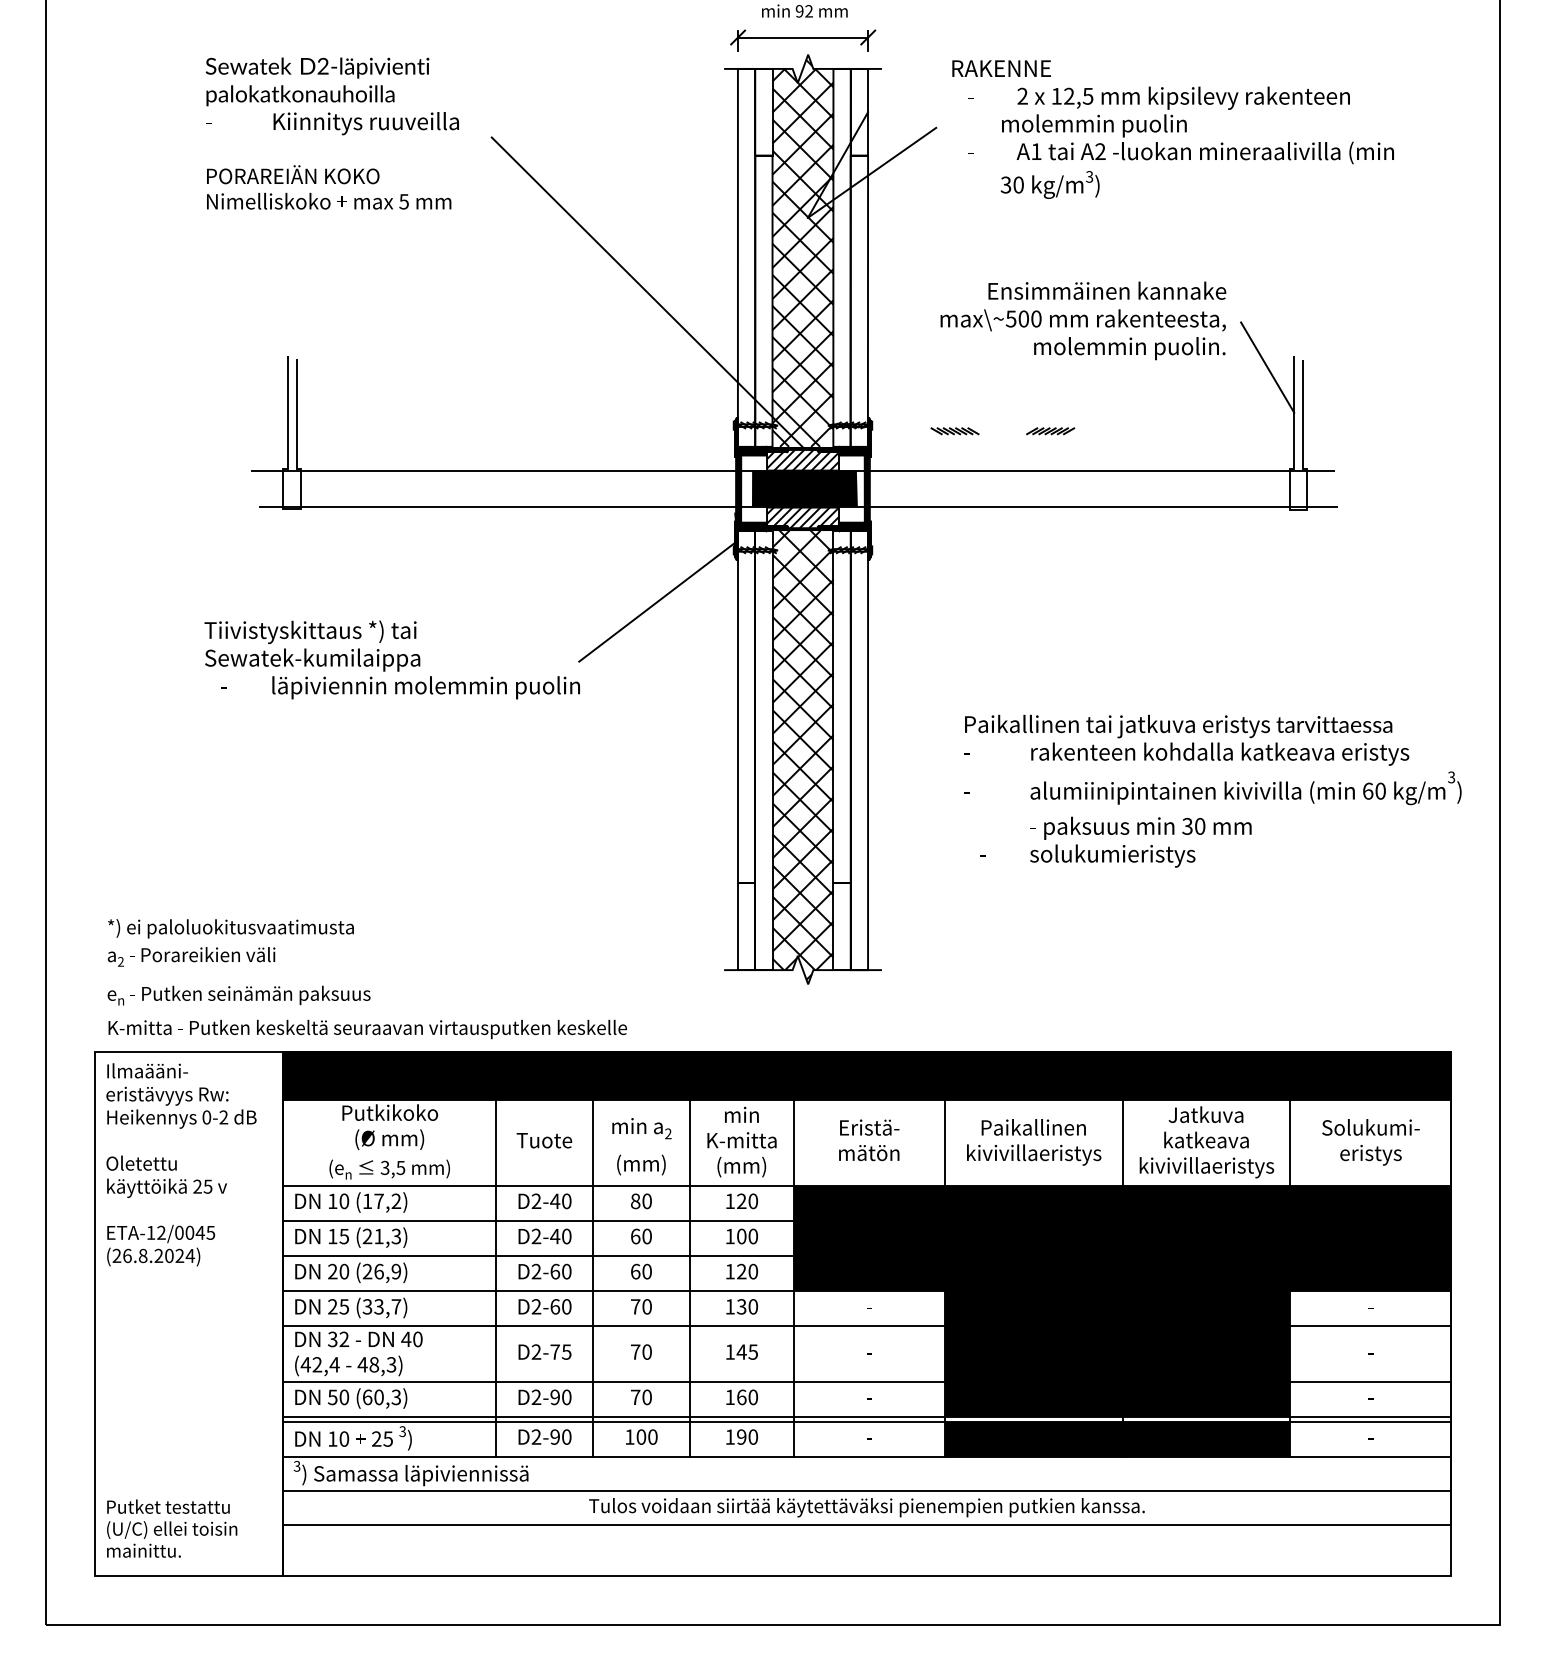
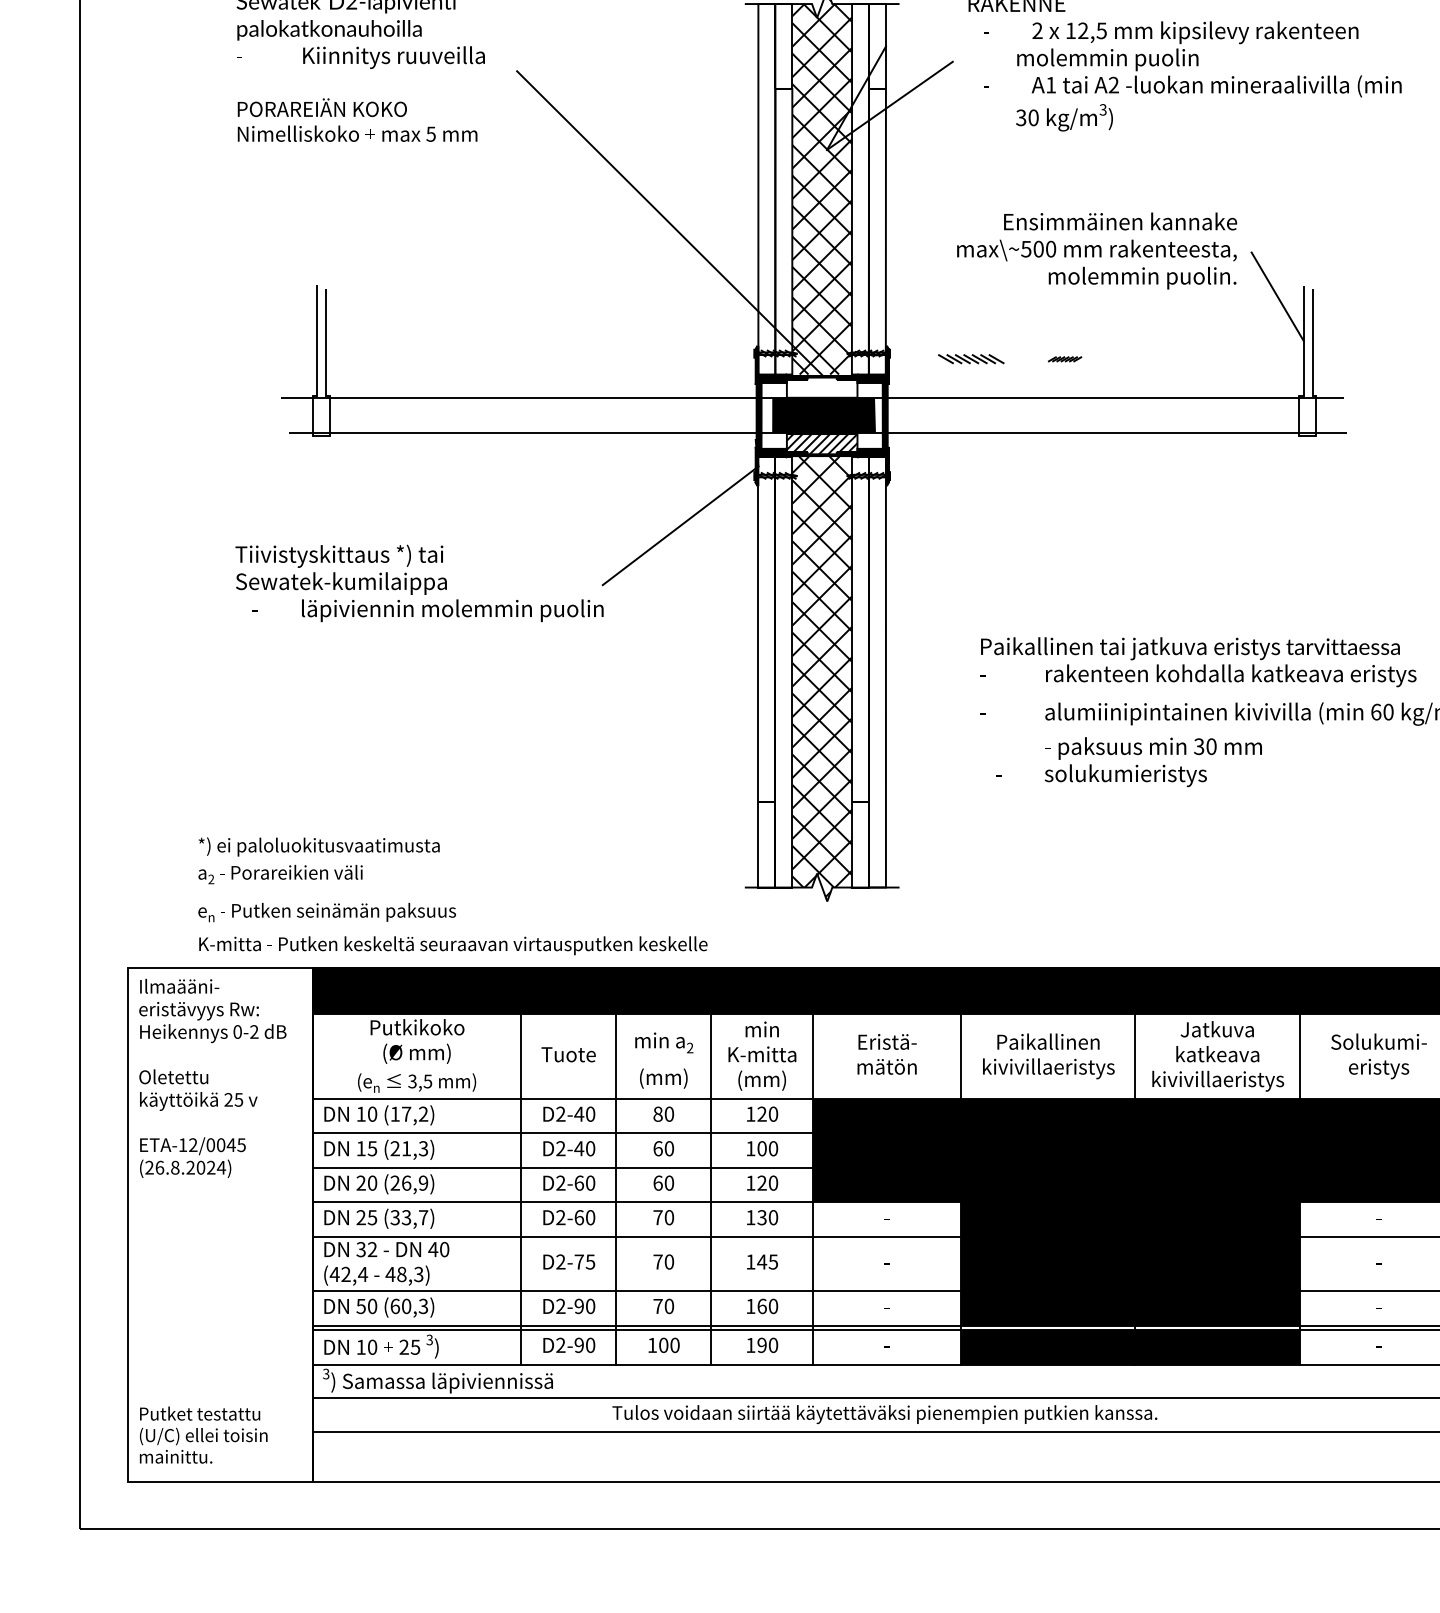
part: (954, 431) -> (970, 359), size x1.4
part: (1050, 431) -> (1064, 359), size x0.7
hatch: (802, 459) -> (821, 386), removed
text: (366, 979) -> (452, 896), moved

